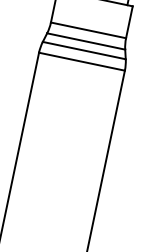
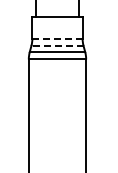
line: (88, 30) -> (57, 38), solid -> dashed
line: (86, 40) -> (57, 45), solid -> dashed

